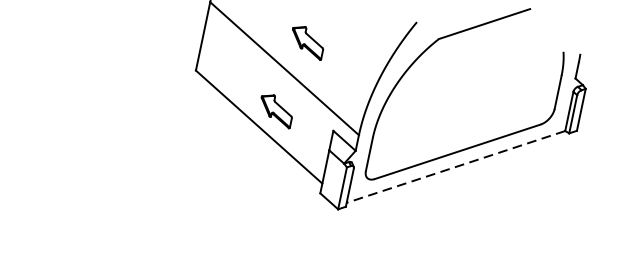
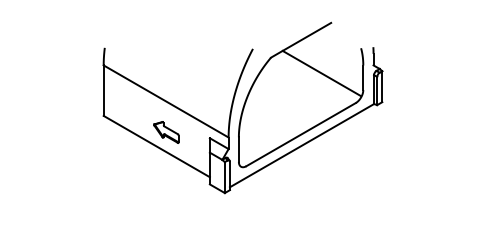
part: (307, 42) -> (178, 79), removed
line: (503, 73) -> (321, 72), added
line: (455, 166) -> (301, 145), dashed -> solid

